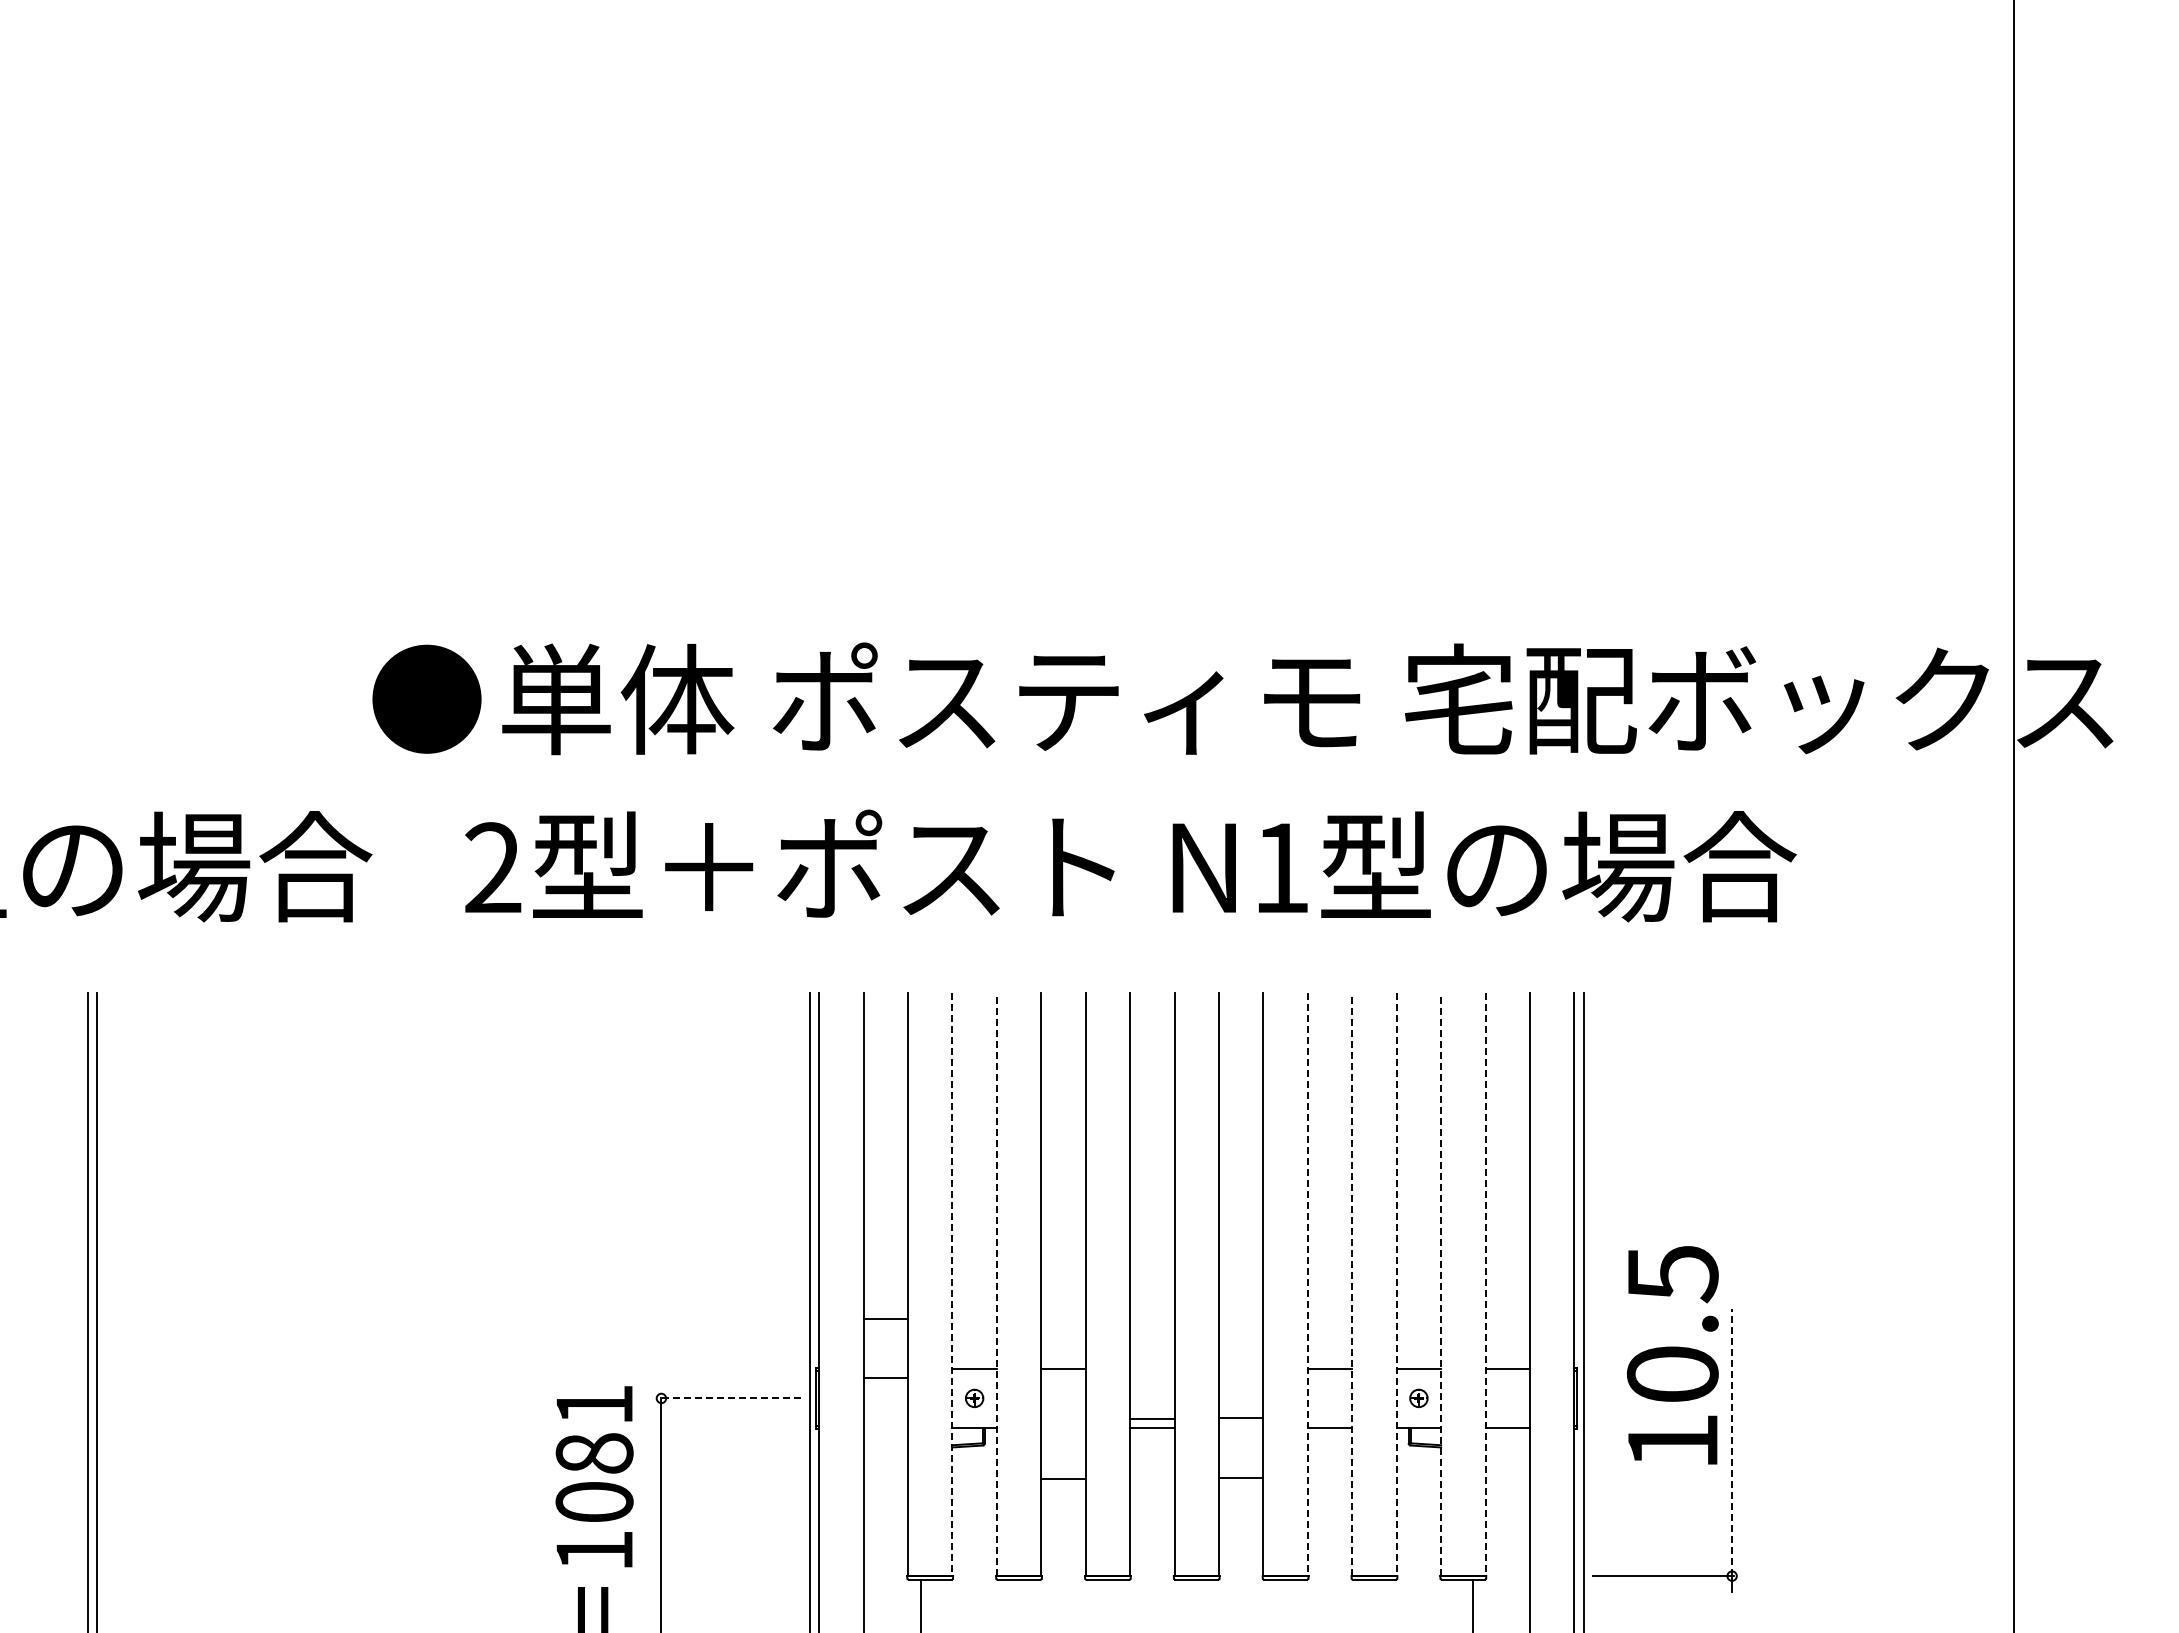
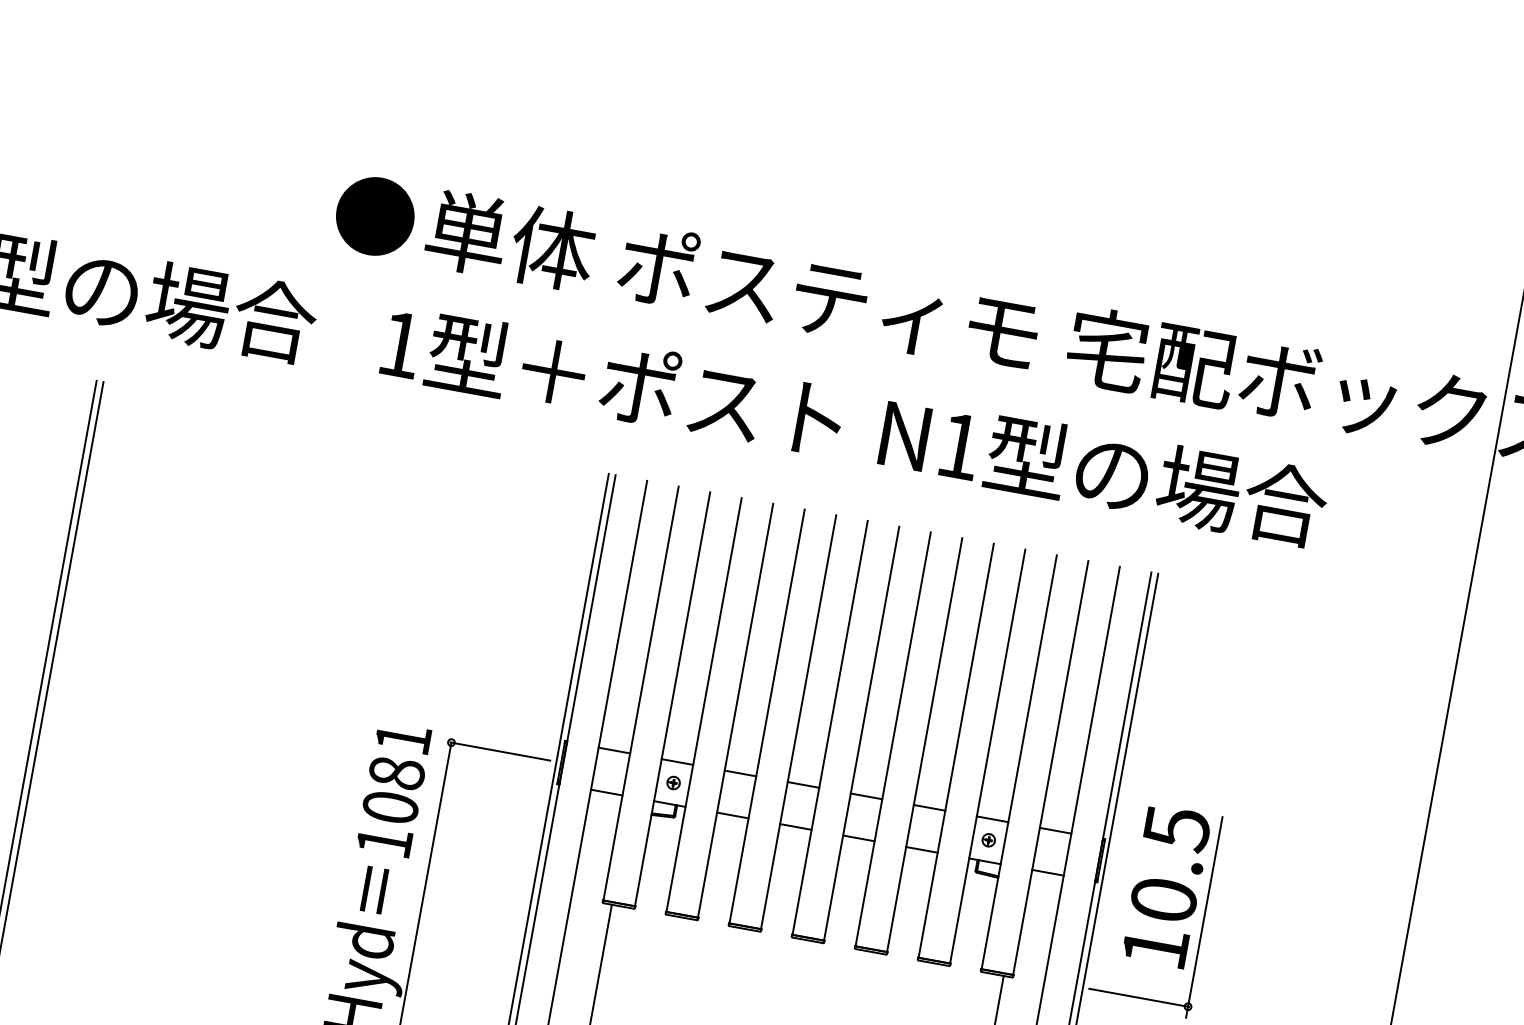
text: (493, 867) -> (400, 344), 2 -> 1
line: (952, 1284) -> (672, 699), dashed -> solid
line: (996, 1284) -> (703, 705), dashed -> solid
line: (1307, 1284) -> (924, 745), dashed -> solid
line: (1352, 1284) -> (956, 750), dashed -> solid
line: (1396, 1284) -> (987, 756), dashed -> solid
line: (1441, 1284) -> (1019, 762), dashed -> solid
line: (1485, 1284) -> (1050, 768), dashed -> solid
line: (885, 1318) -> (614, 750), moved
text: (1672, 1355) -> (1166, 886), moved
line: (885, 1378) -> (606, 792), moved
line: (729, 1398) -> (499, 751), dashed -> solid
line: (1240, 1417) -> (866, 796), moved
line: (1152, 1418) -> (803, 784), moved
line: (1732, 1442) -> (1205, 911), dashed -> solid
line: (1240, 1478) -> (858, 838), moved
line: (1063, 1479) -> (732, 815), moved

